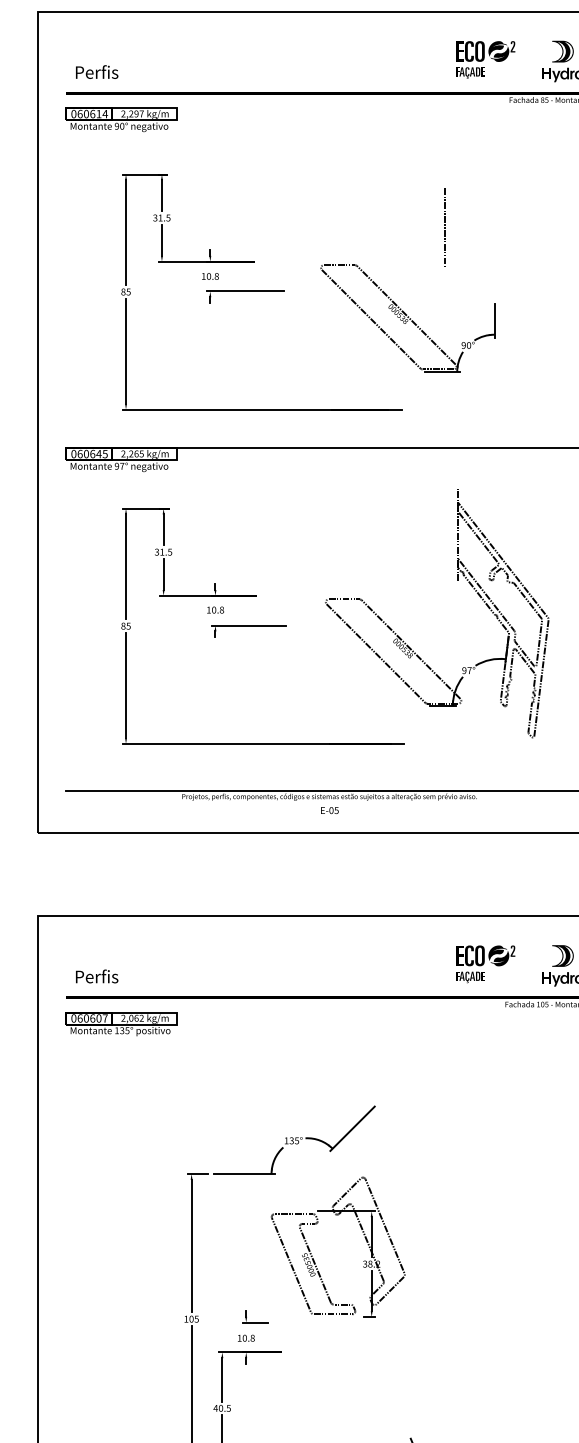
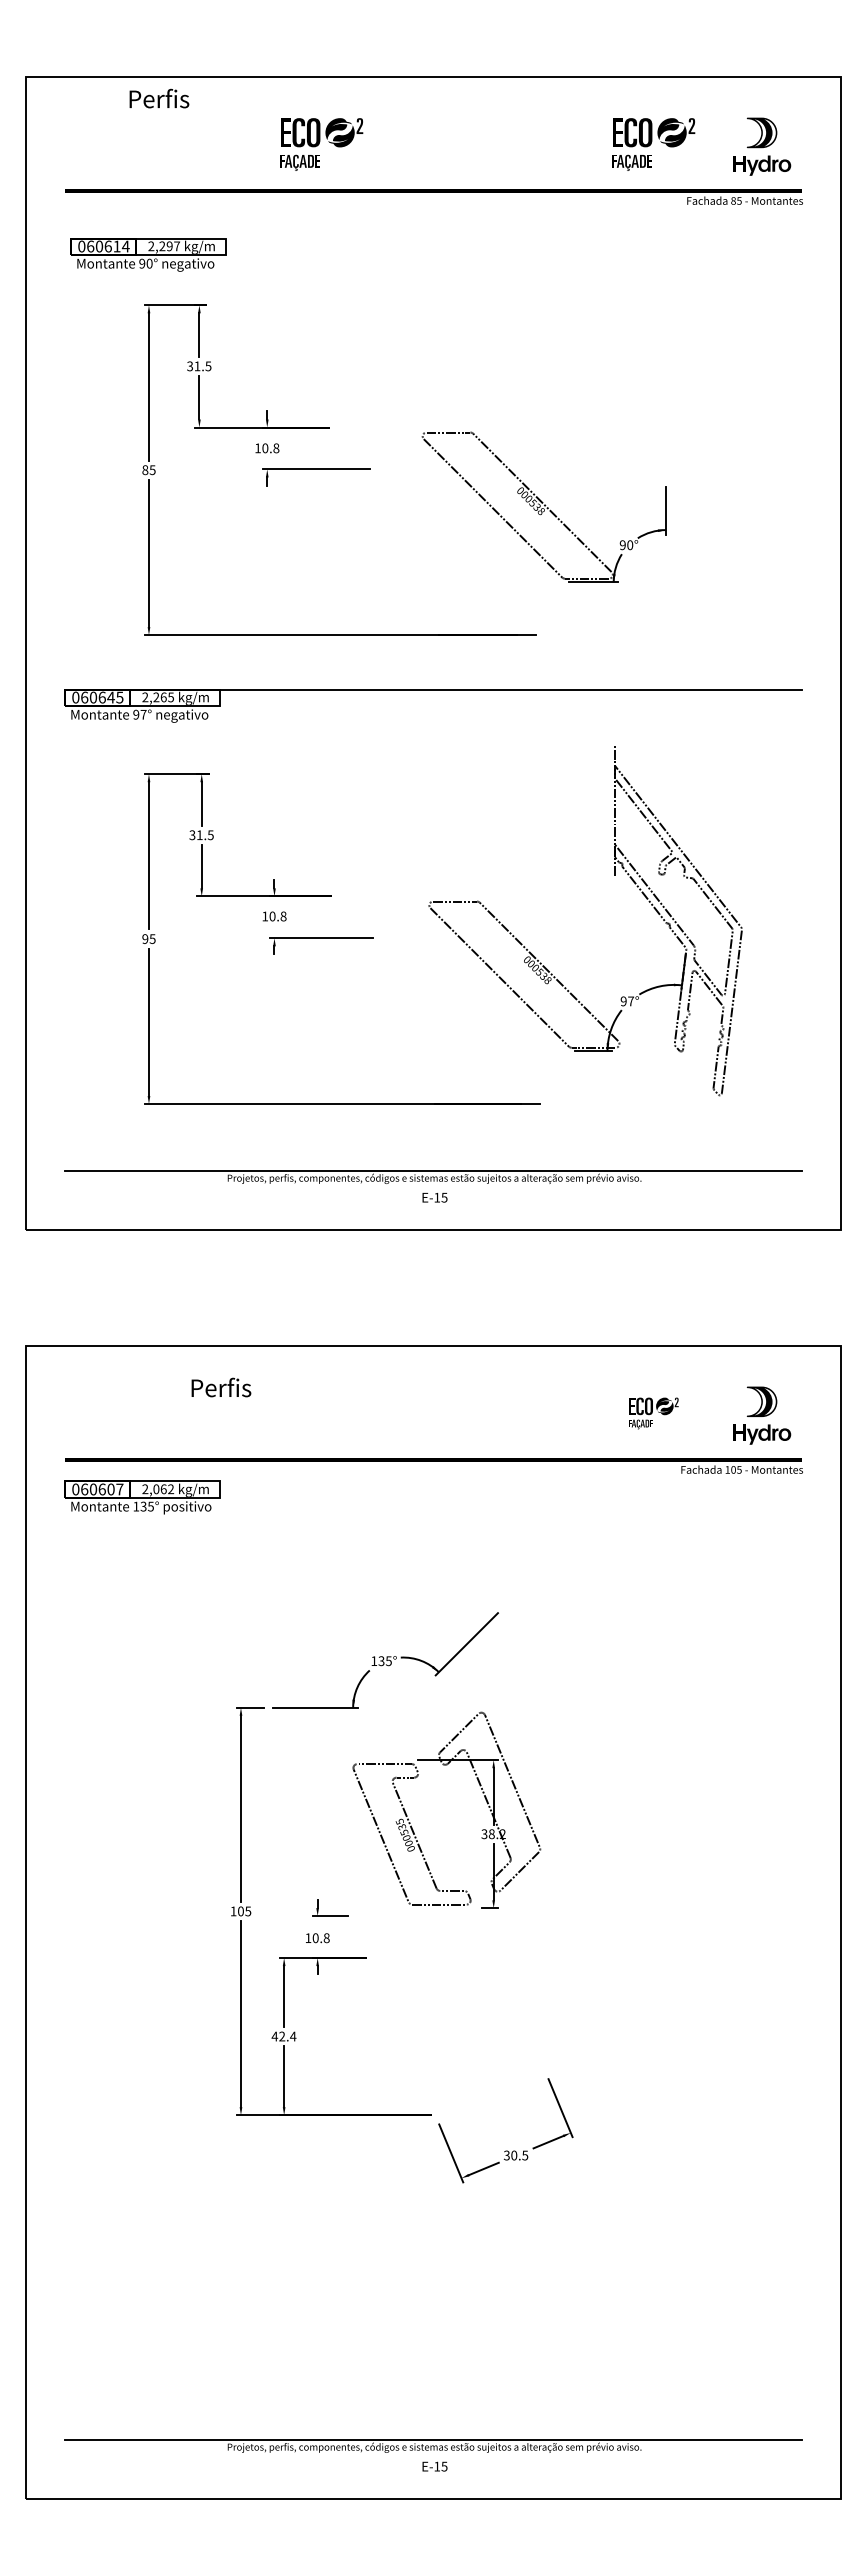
part: (248, 59) -> (321, 144), added
text: (97, 72) -> (159, 98), moved
part: (121, 119) -> (148, 254), moved
line: (444, 228) -> (596, 380), removed
text: (123, 625) -> (145, 938), 85 -> 95
text: (331, 810) -> (437, 1197), E-05 -> E-15
part: (485, 964) -> (653, 1413), size x0.6
text: (97, 976) -> (221, 1387), moved
text: (224, 1408) -> (287, 2036), 40.5 -> 42.4

